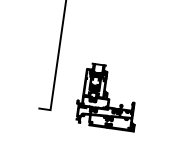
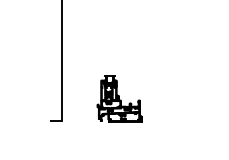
part: (107, 96) -> (119, 98), size x0.71

